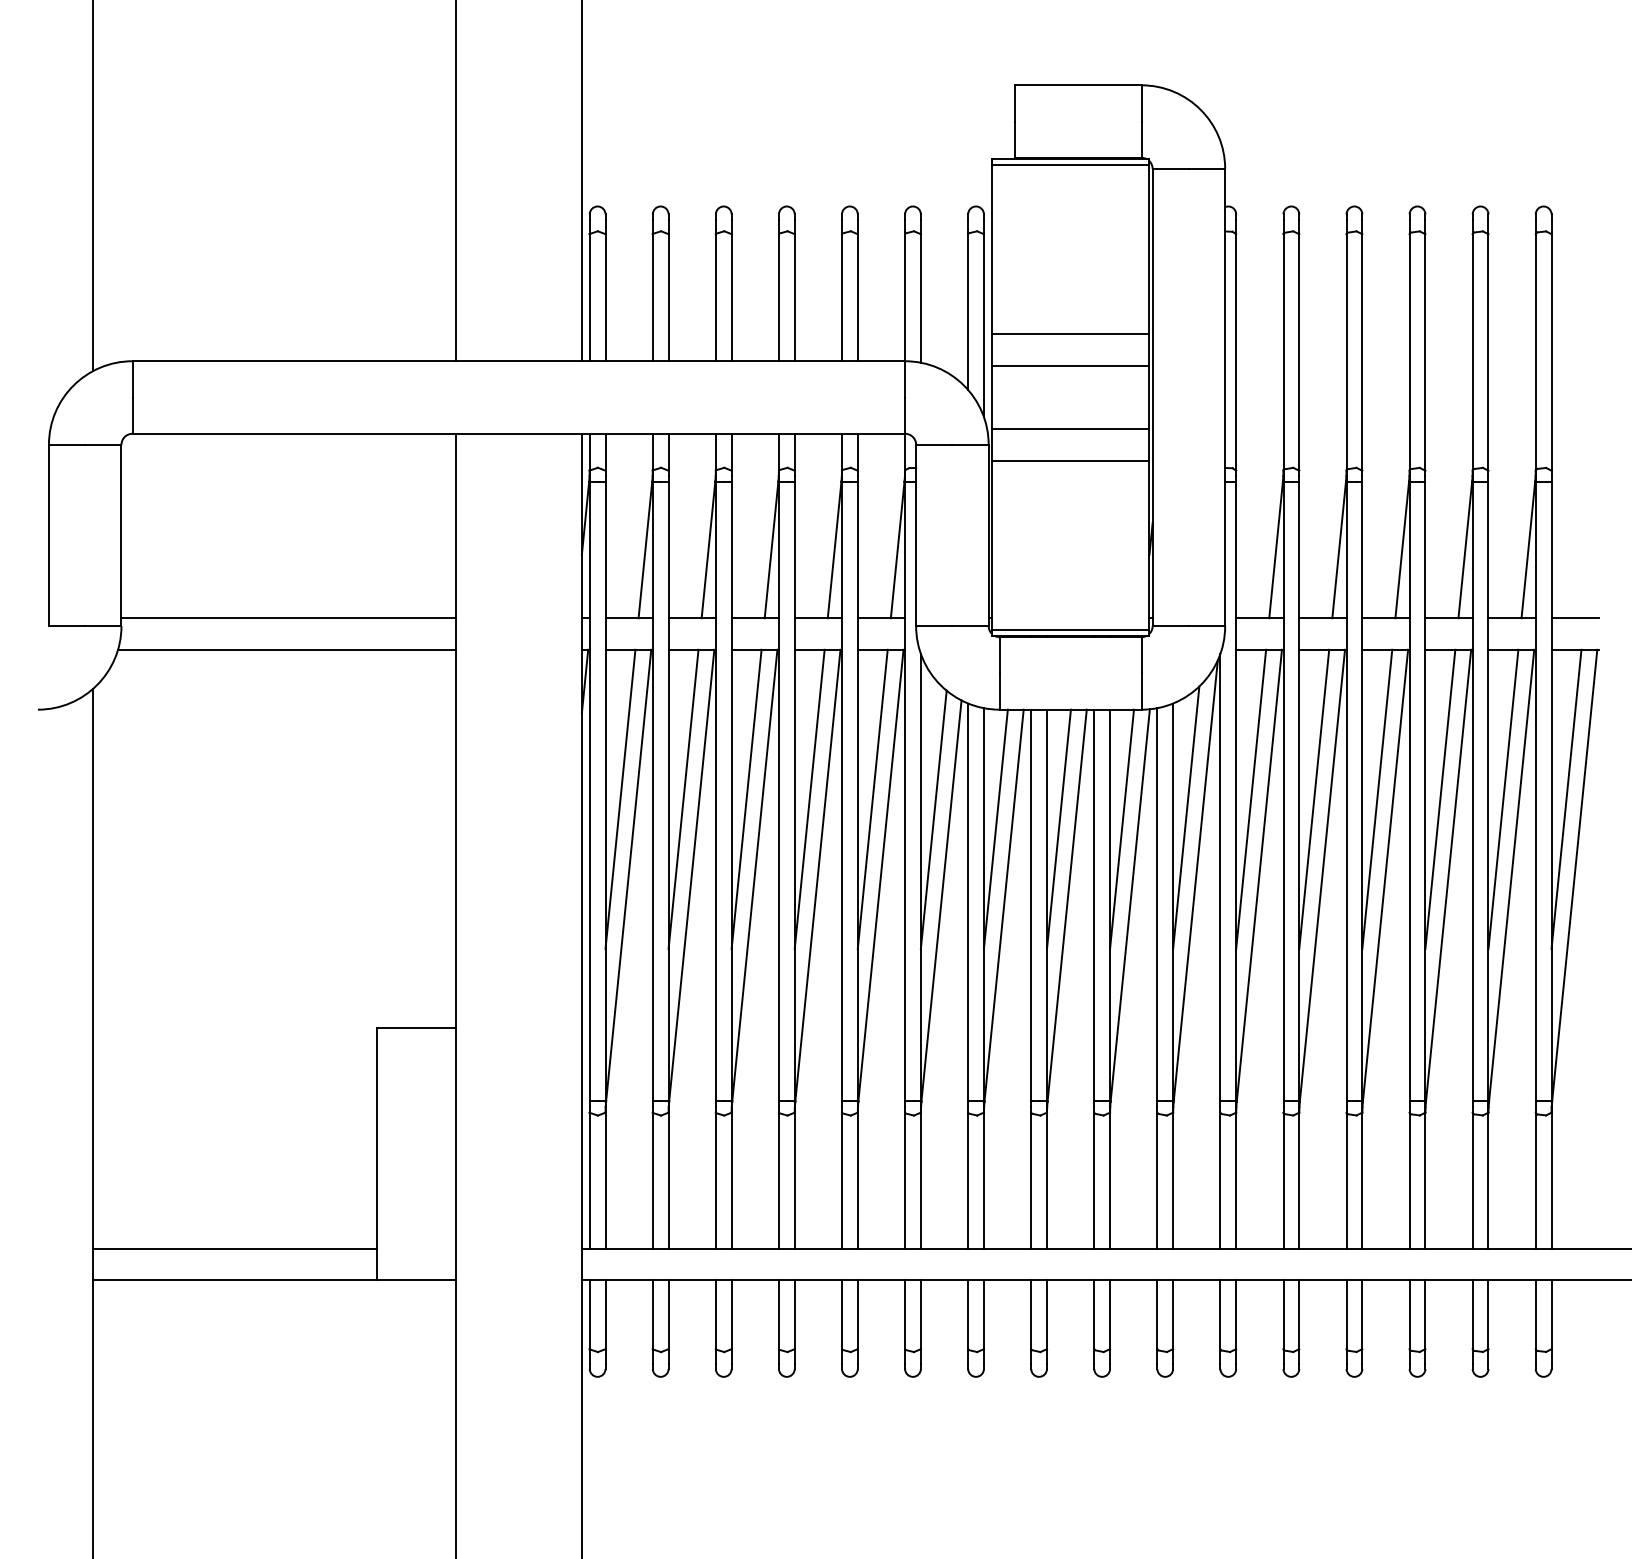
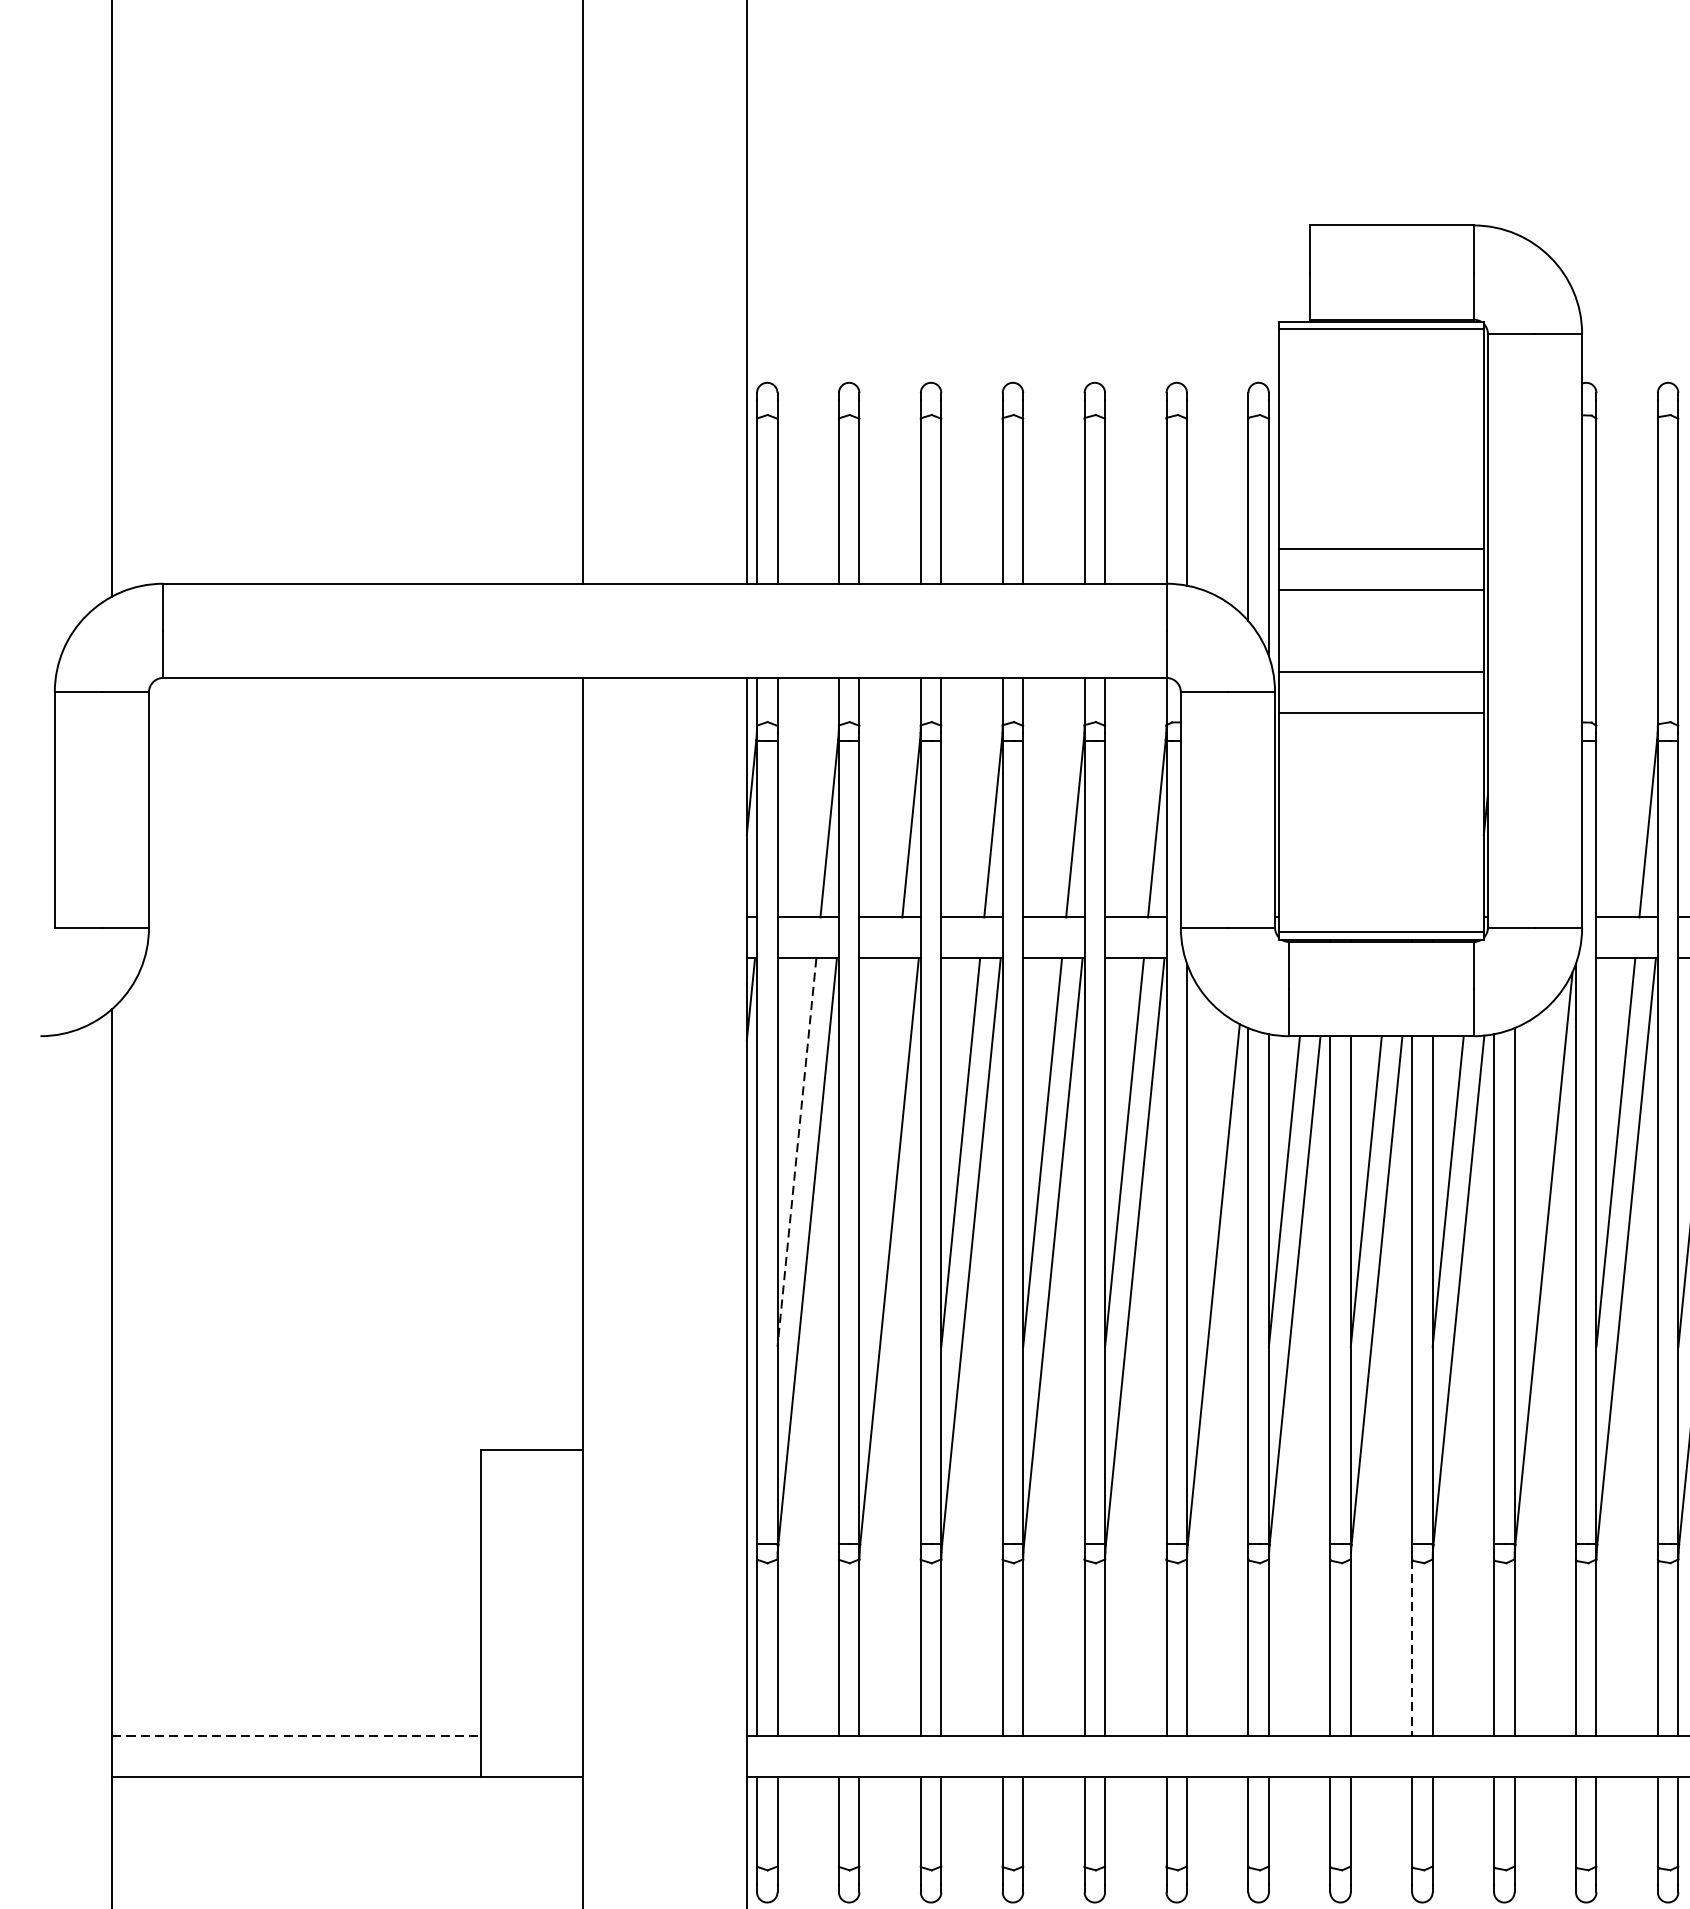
line: (288, 618) -> (365, 917), removed
line: (286, 649) -> (363, 958), removed
line: (683, 798) -> (878, 1151), removed
line: (620, 799) -> (796, 1152), solid -> dashed
line: (1186, 817) -> (1531, 1176), removed
line: (933, 819) -> (1203, 1178), removed
line: (1094, 1181) -> (1412, 1648), solid -> dashed
line: (235, 1248) -> (297, 1735), solid -> dashed

